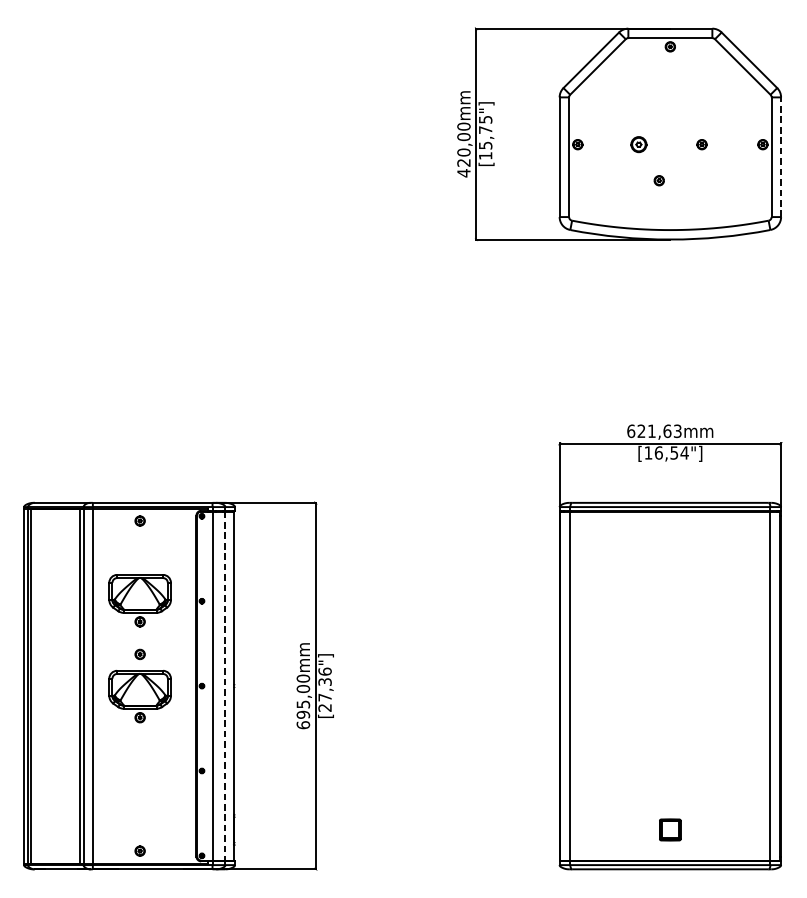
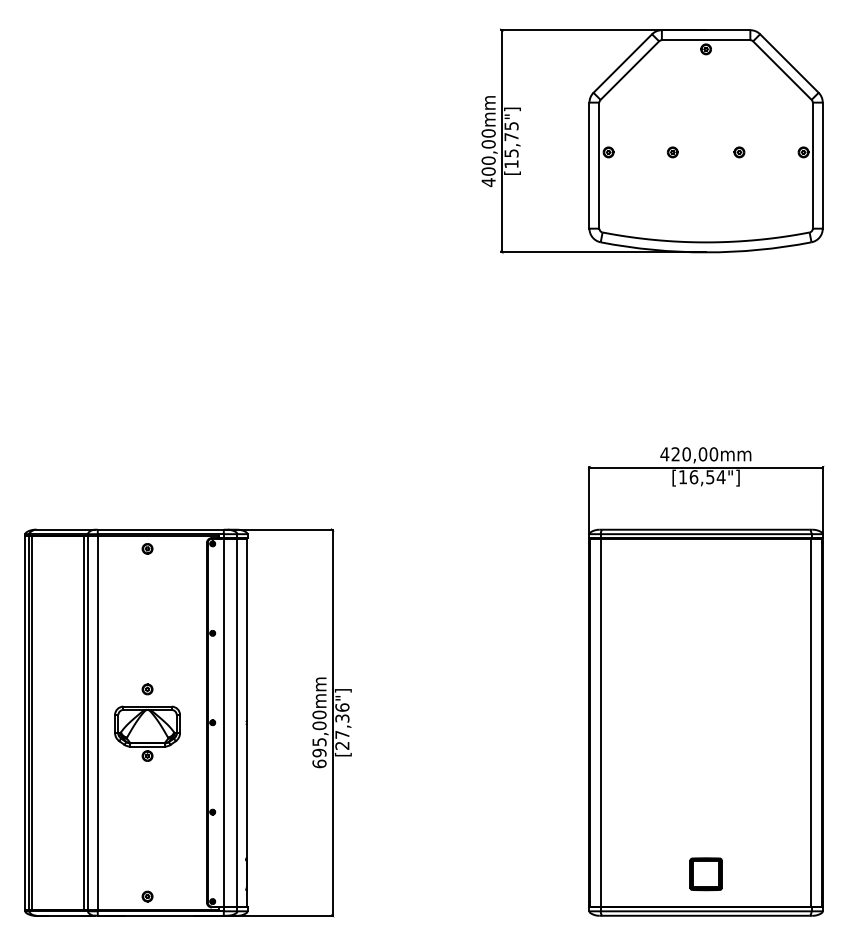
part: (638, 144) -> (672, 152), size x0.62
line: (780, 157) -> (822, 165), dashed -> solid
text: (463, 162) -> (488, 171), 420,00mm -> 400,00mm
part: (659, 180) -> (694, 190), removed
text: (654, 431) -> (689, 454), 621,63mm -> 420,00mm
part: (140, 600) -> (147, 632), removed
line: (224, 685) -> (236, 722), dashed -> solid
part: (669, 830) -> (705, 874), size x1.43

